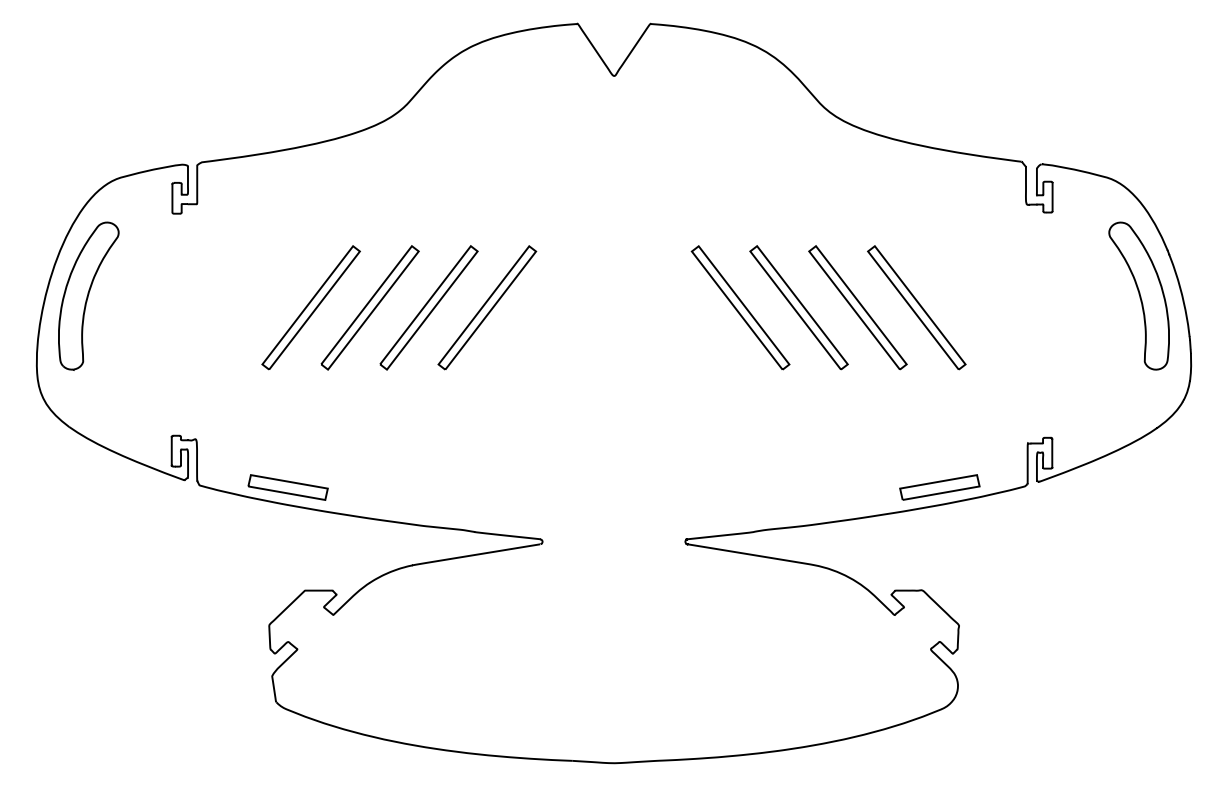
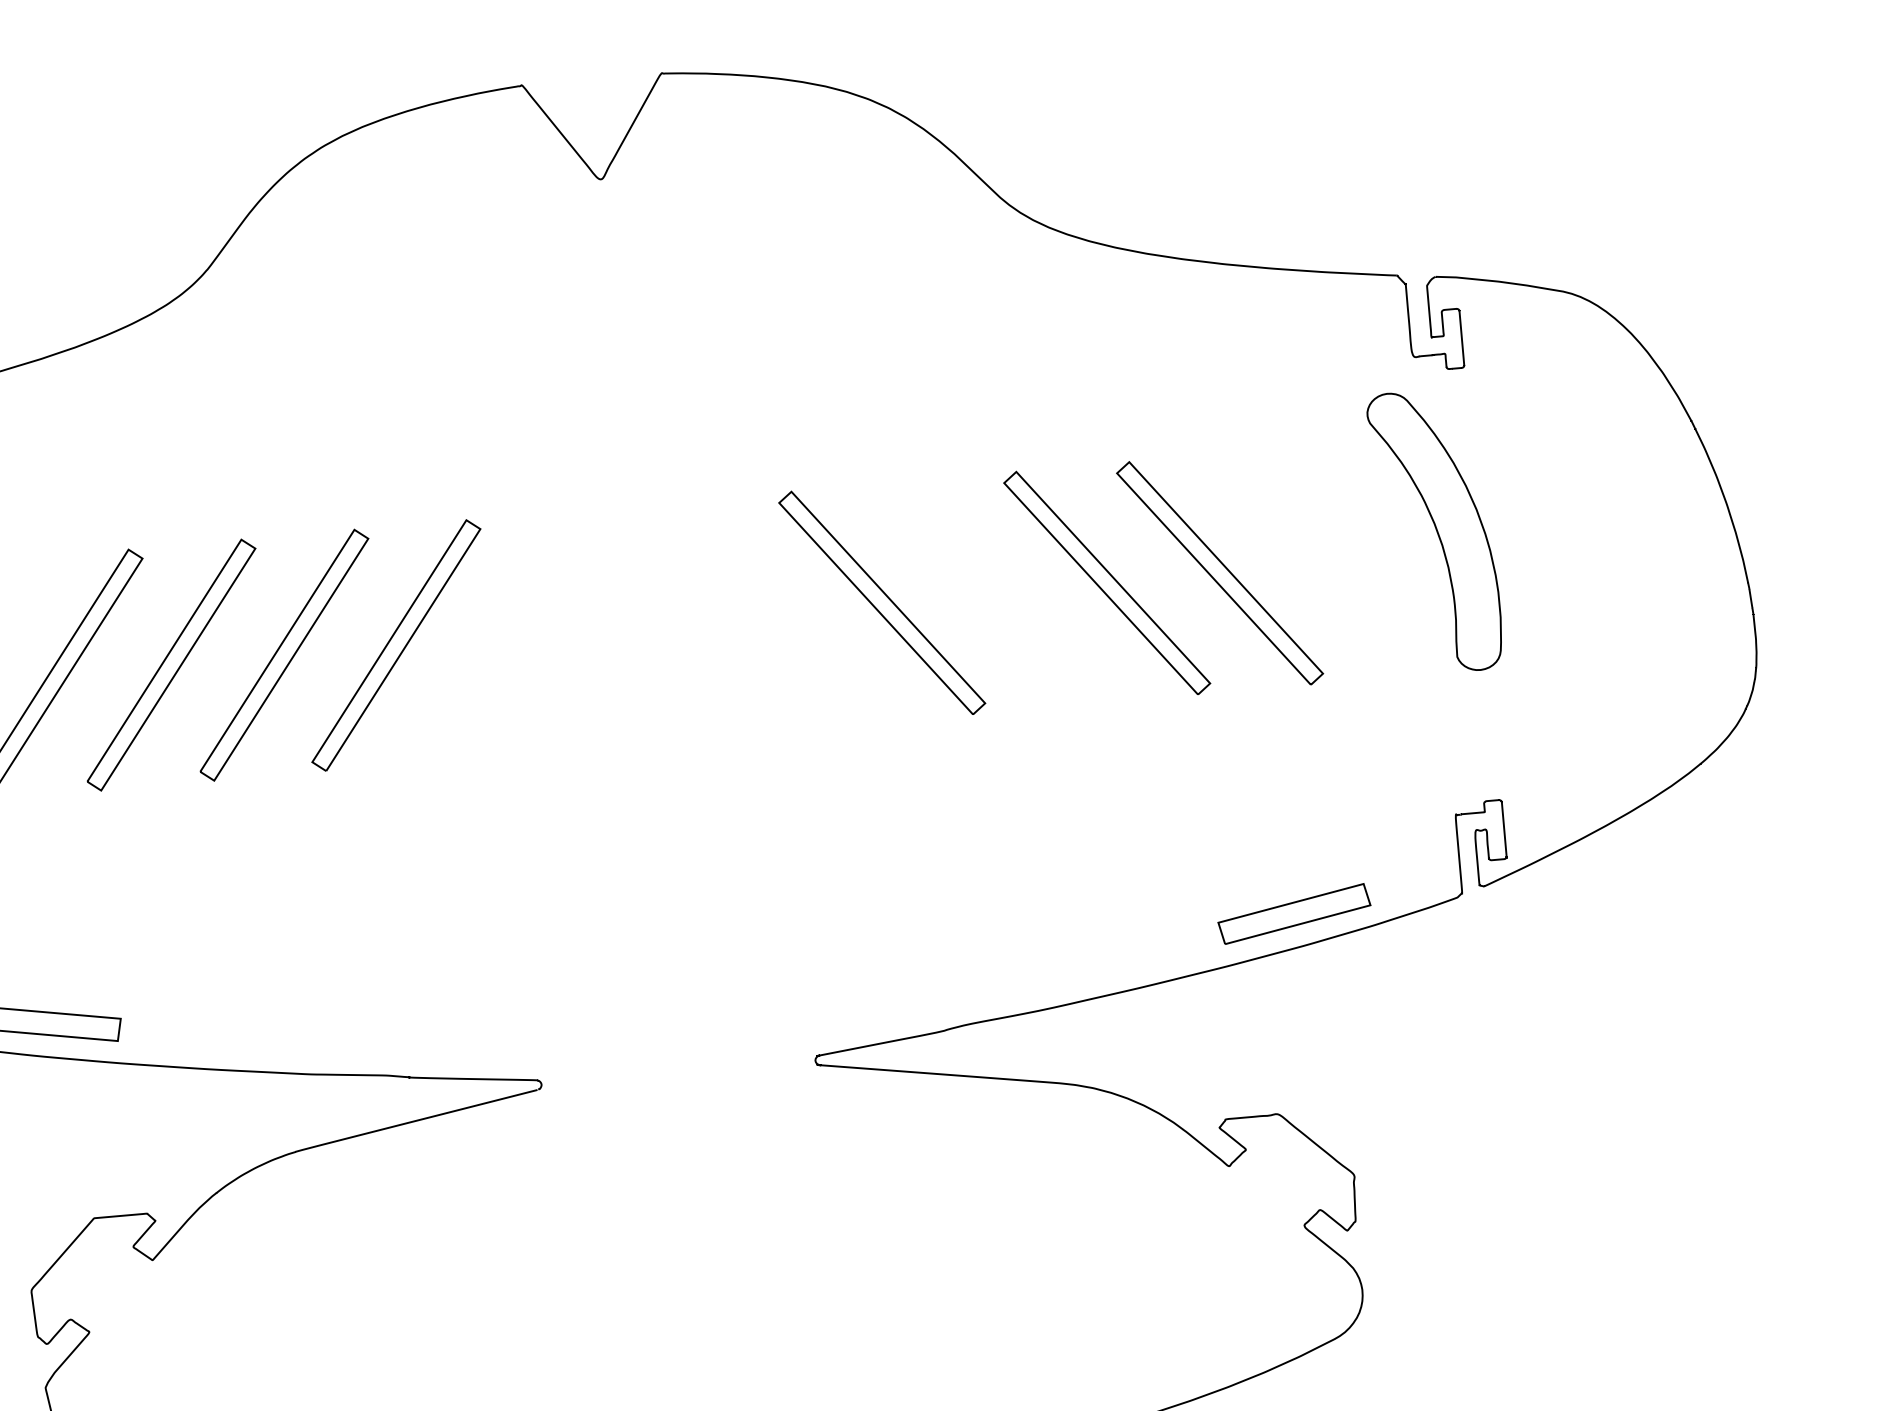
part: (1138, 295) -> (1434, 530), moved
part: (798, 307) -> (993, 592), removed

